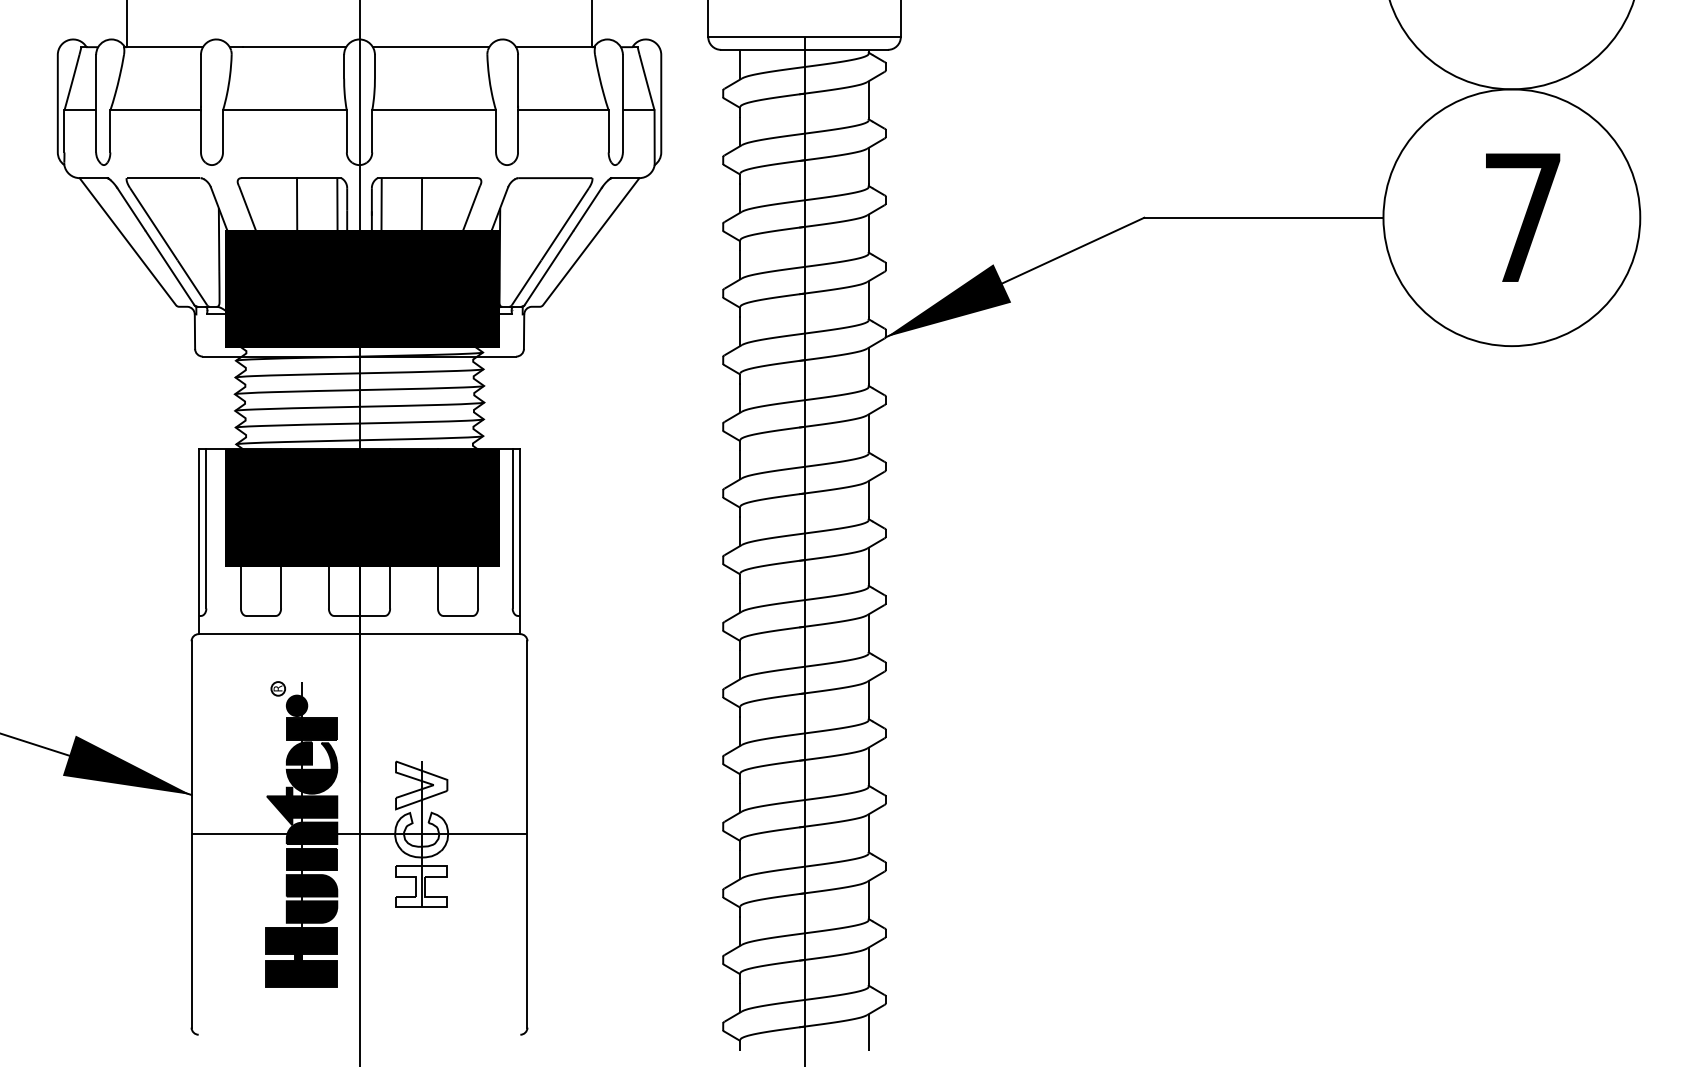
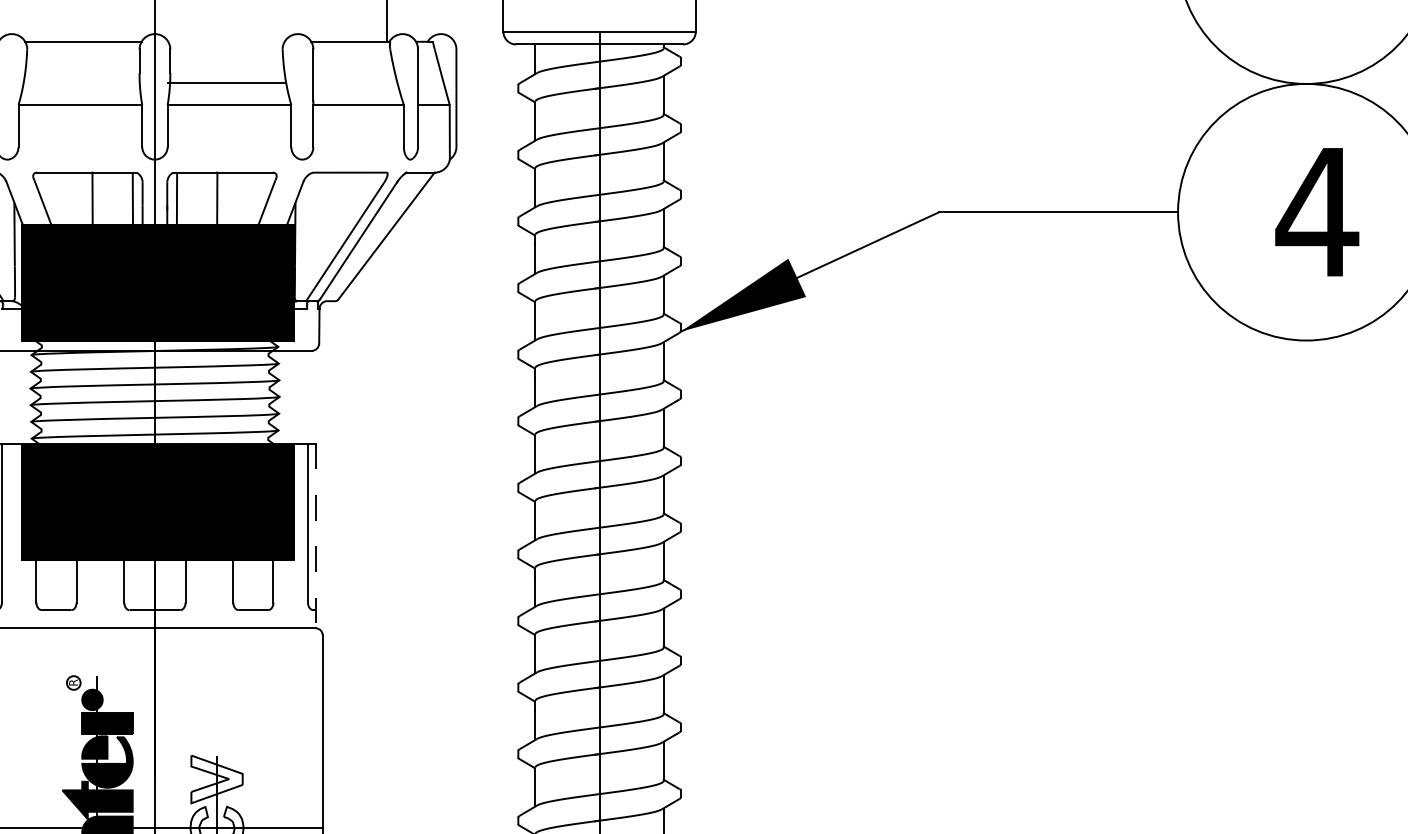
line: (430, 47) -> (225, 83), moved
text: (1522, 217) -> (1316, 211), 7 -> 4
line: (520, 542) -> (315, 536), solid -> dashed

